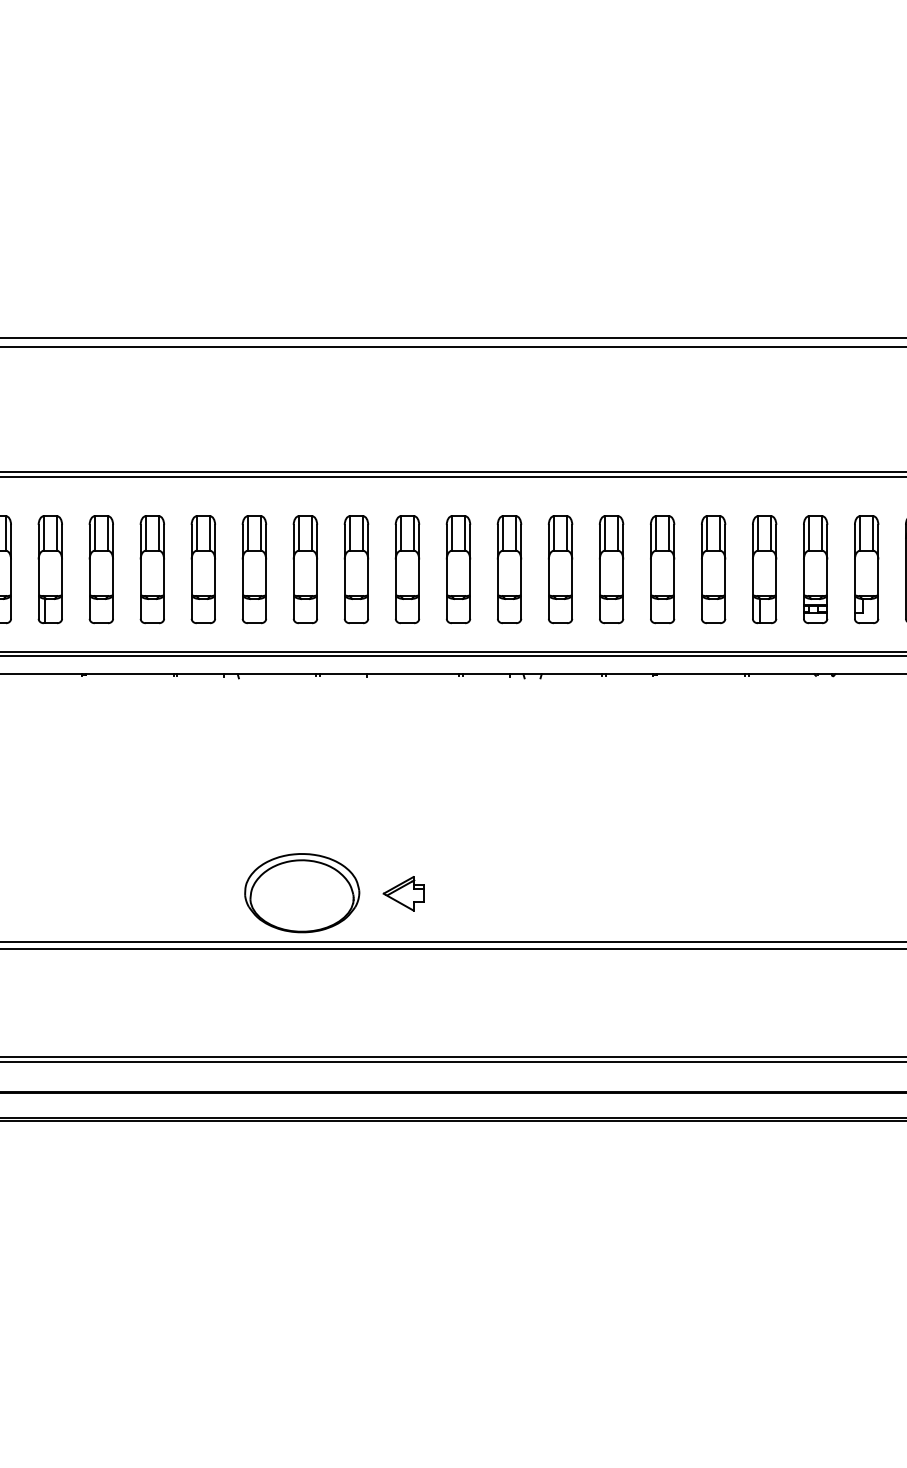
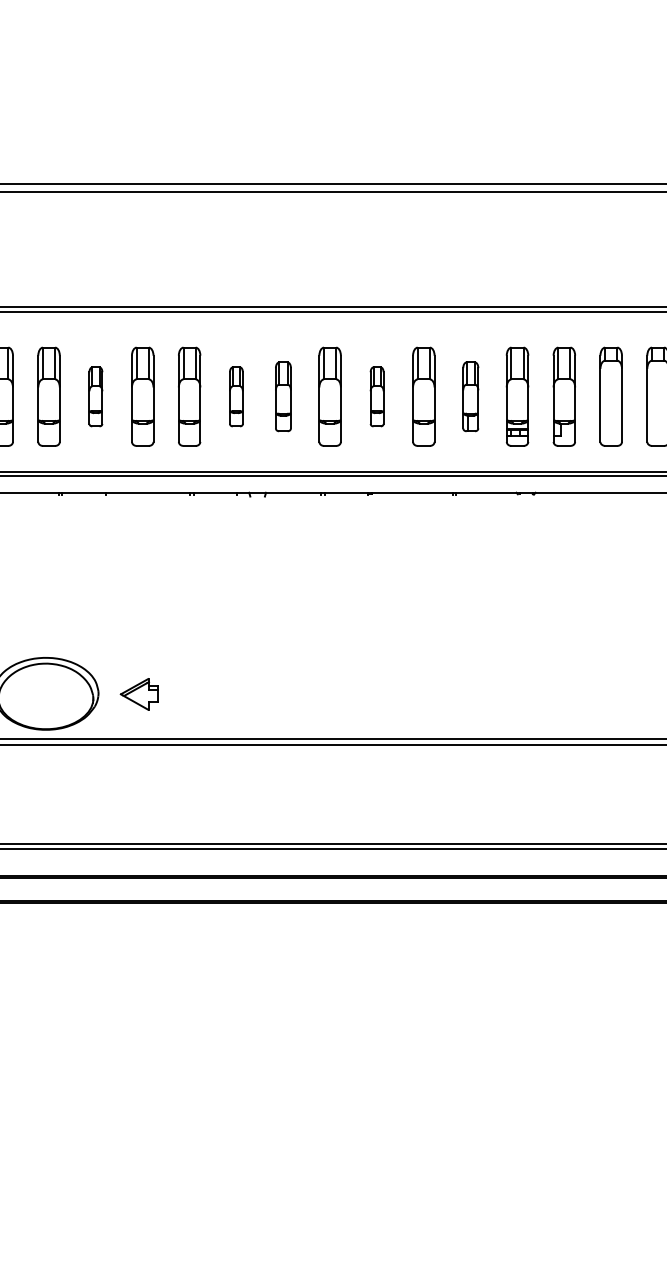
part: (356, 569) -> (95, 396), size x0.6
part: (509, 569) -> (236, 396), size x0.6
part: (560, 569) -> (283, 396), size x0.7
part: (662, 569) -> (376, 396), size x0.6
part: (764, 569) -> (470, 396), size x0.7

